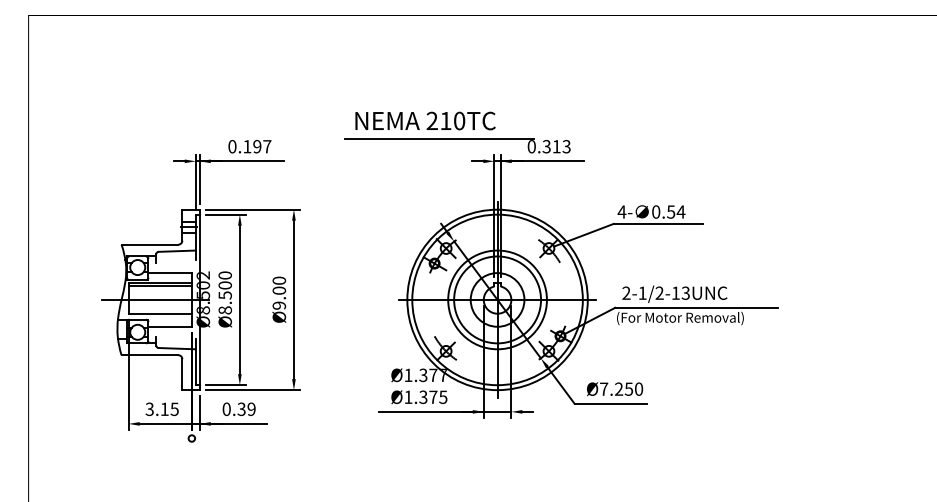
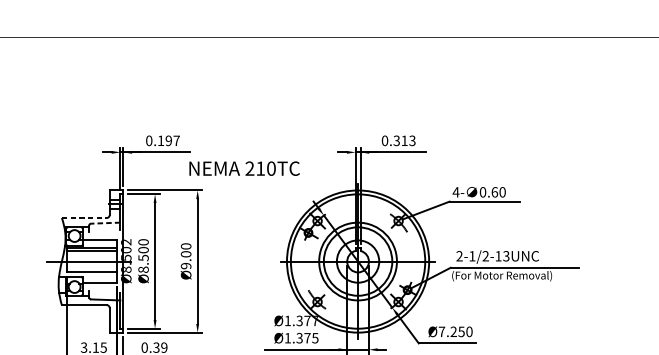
text: (425, 120) -> (244, 168), moved
line: (439, 139) -> (312, 135), removed
text: (676, 211) -> (499, 191), 0.54 -> 0.60
line: (150, 244) -> (84, 217), solid -> dashed
line: (177, 251) -> (105, 223), solid -> dashed

